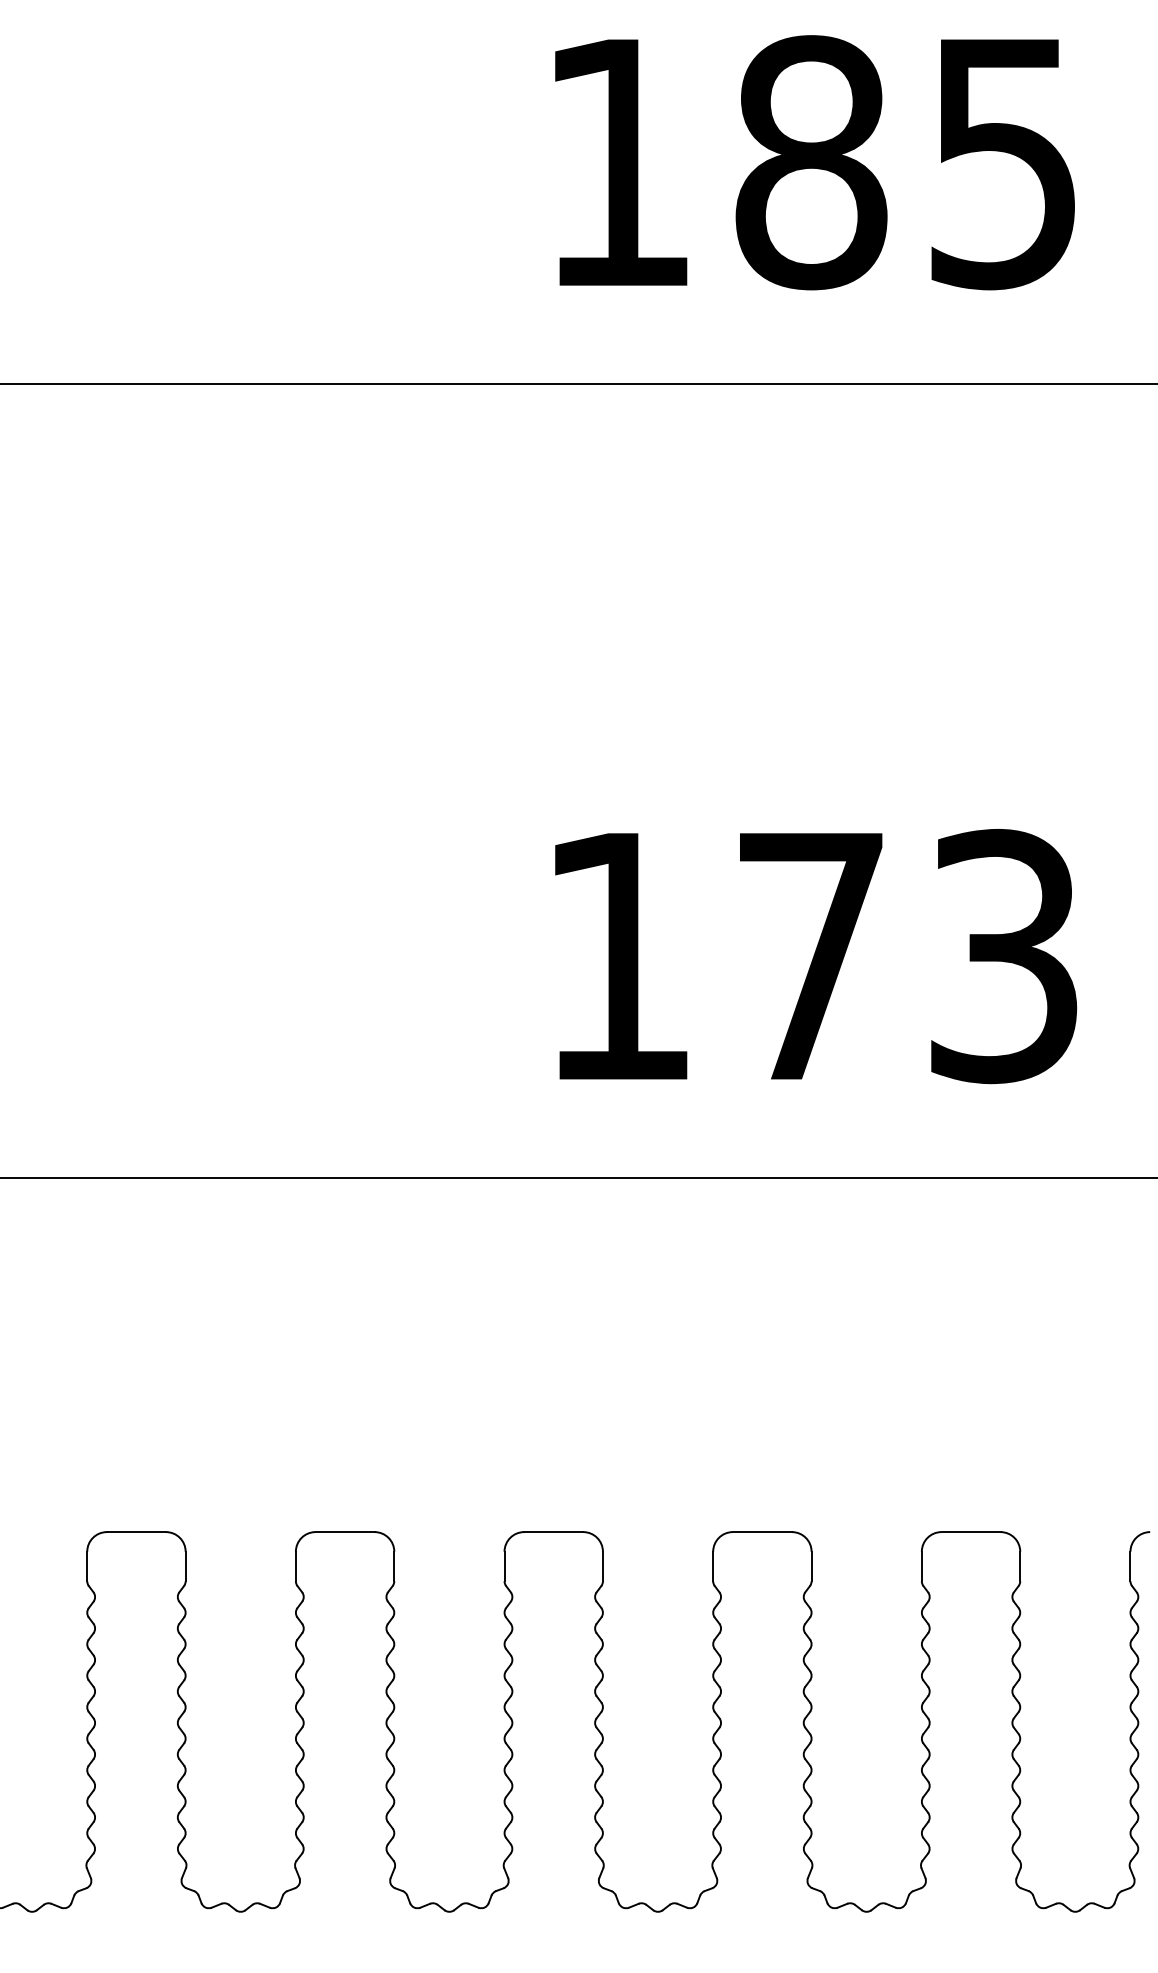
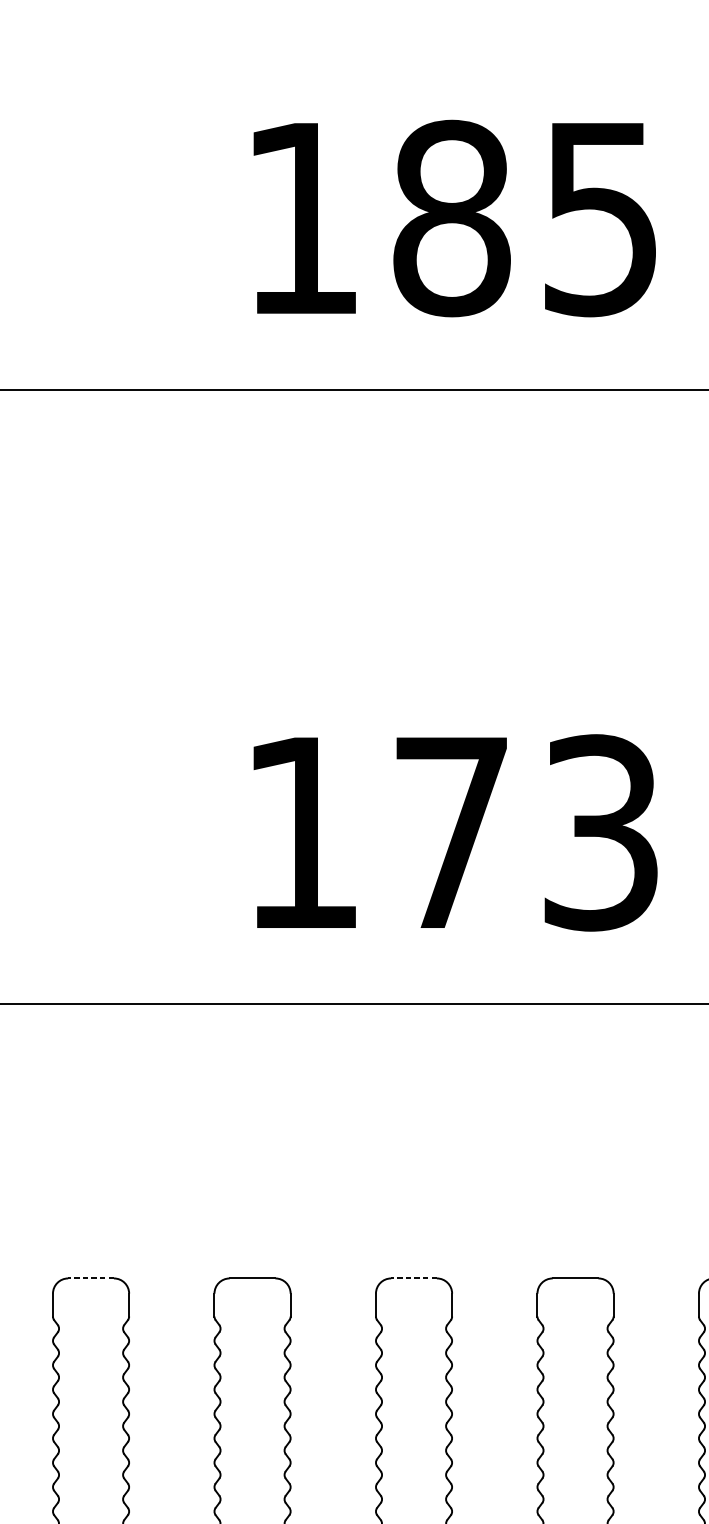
line: (345, 1532) -> (91, 1278), solid -> dashed
line: (762, 1532) -> (414, 1278), solid -> dashed

